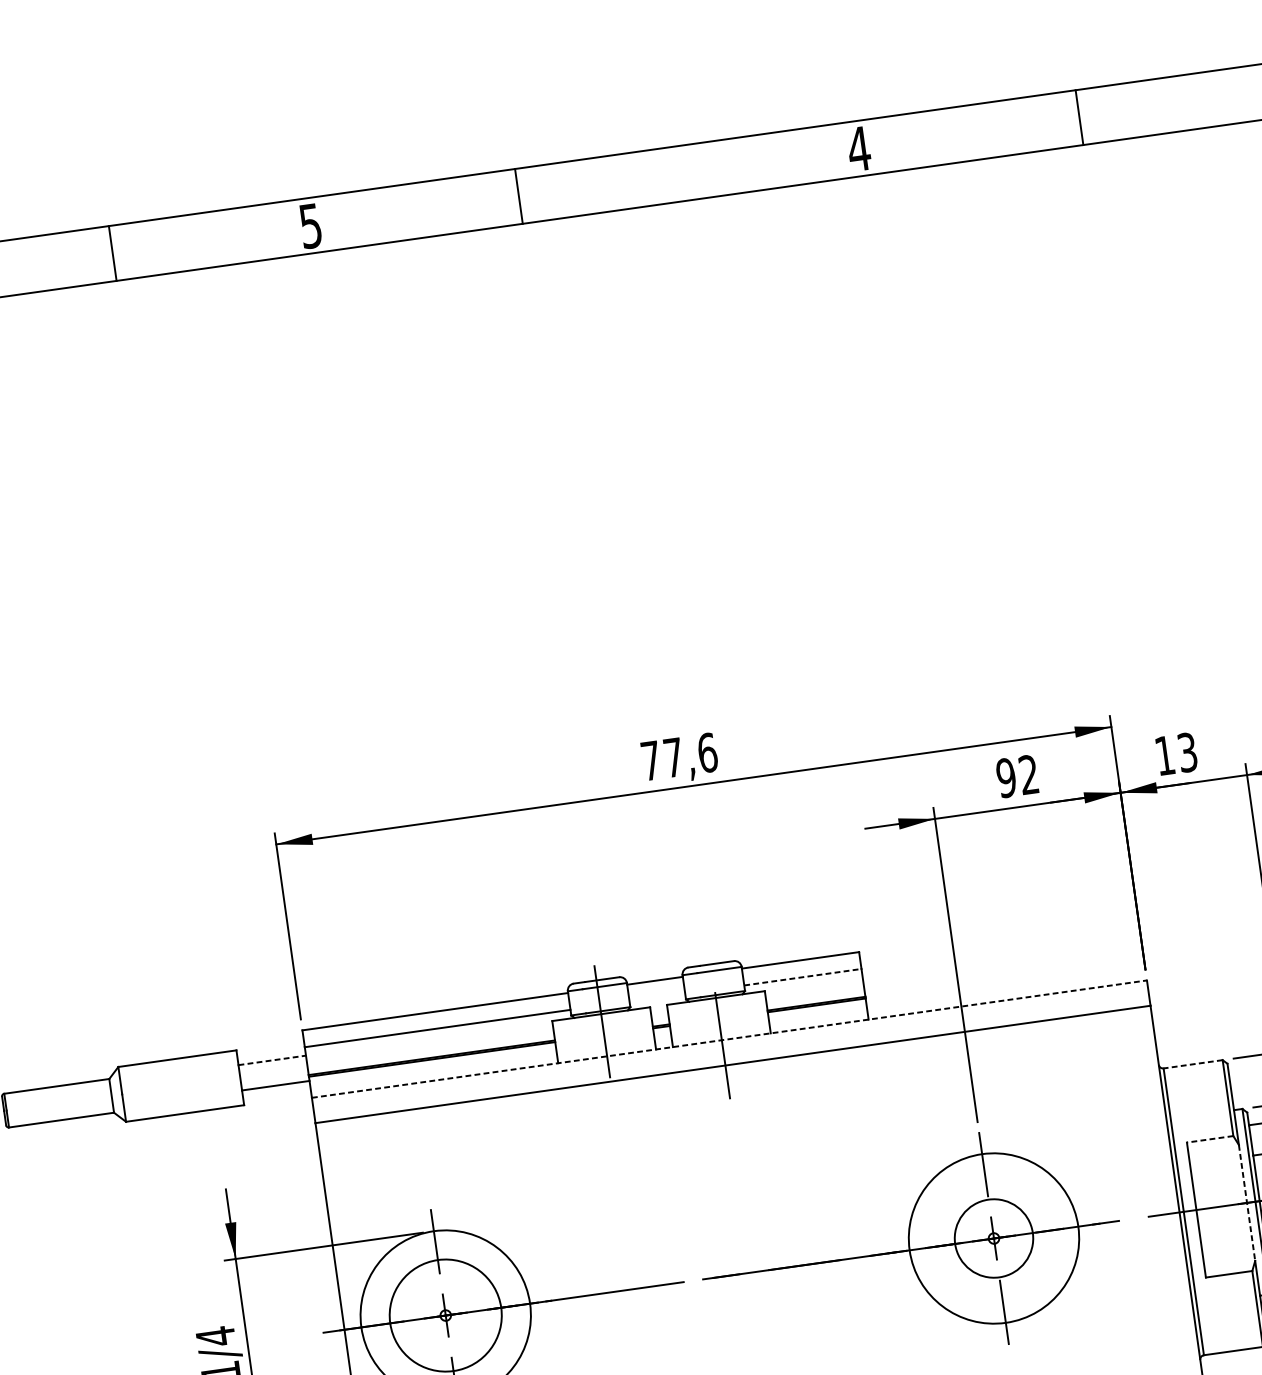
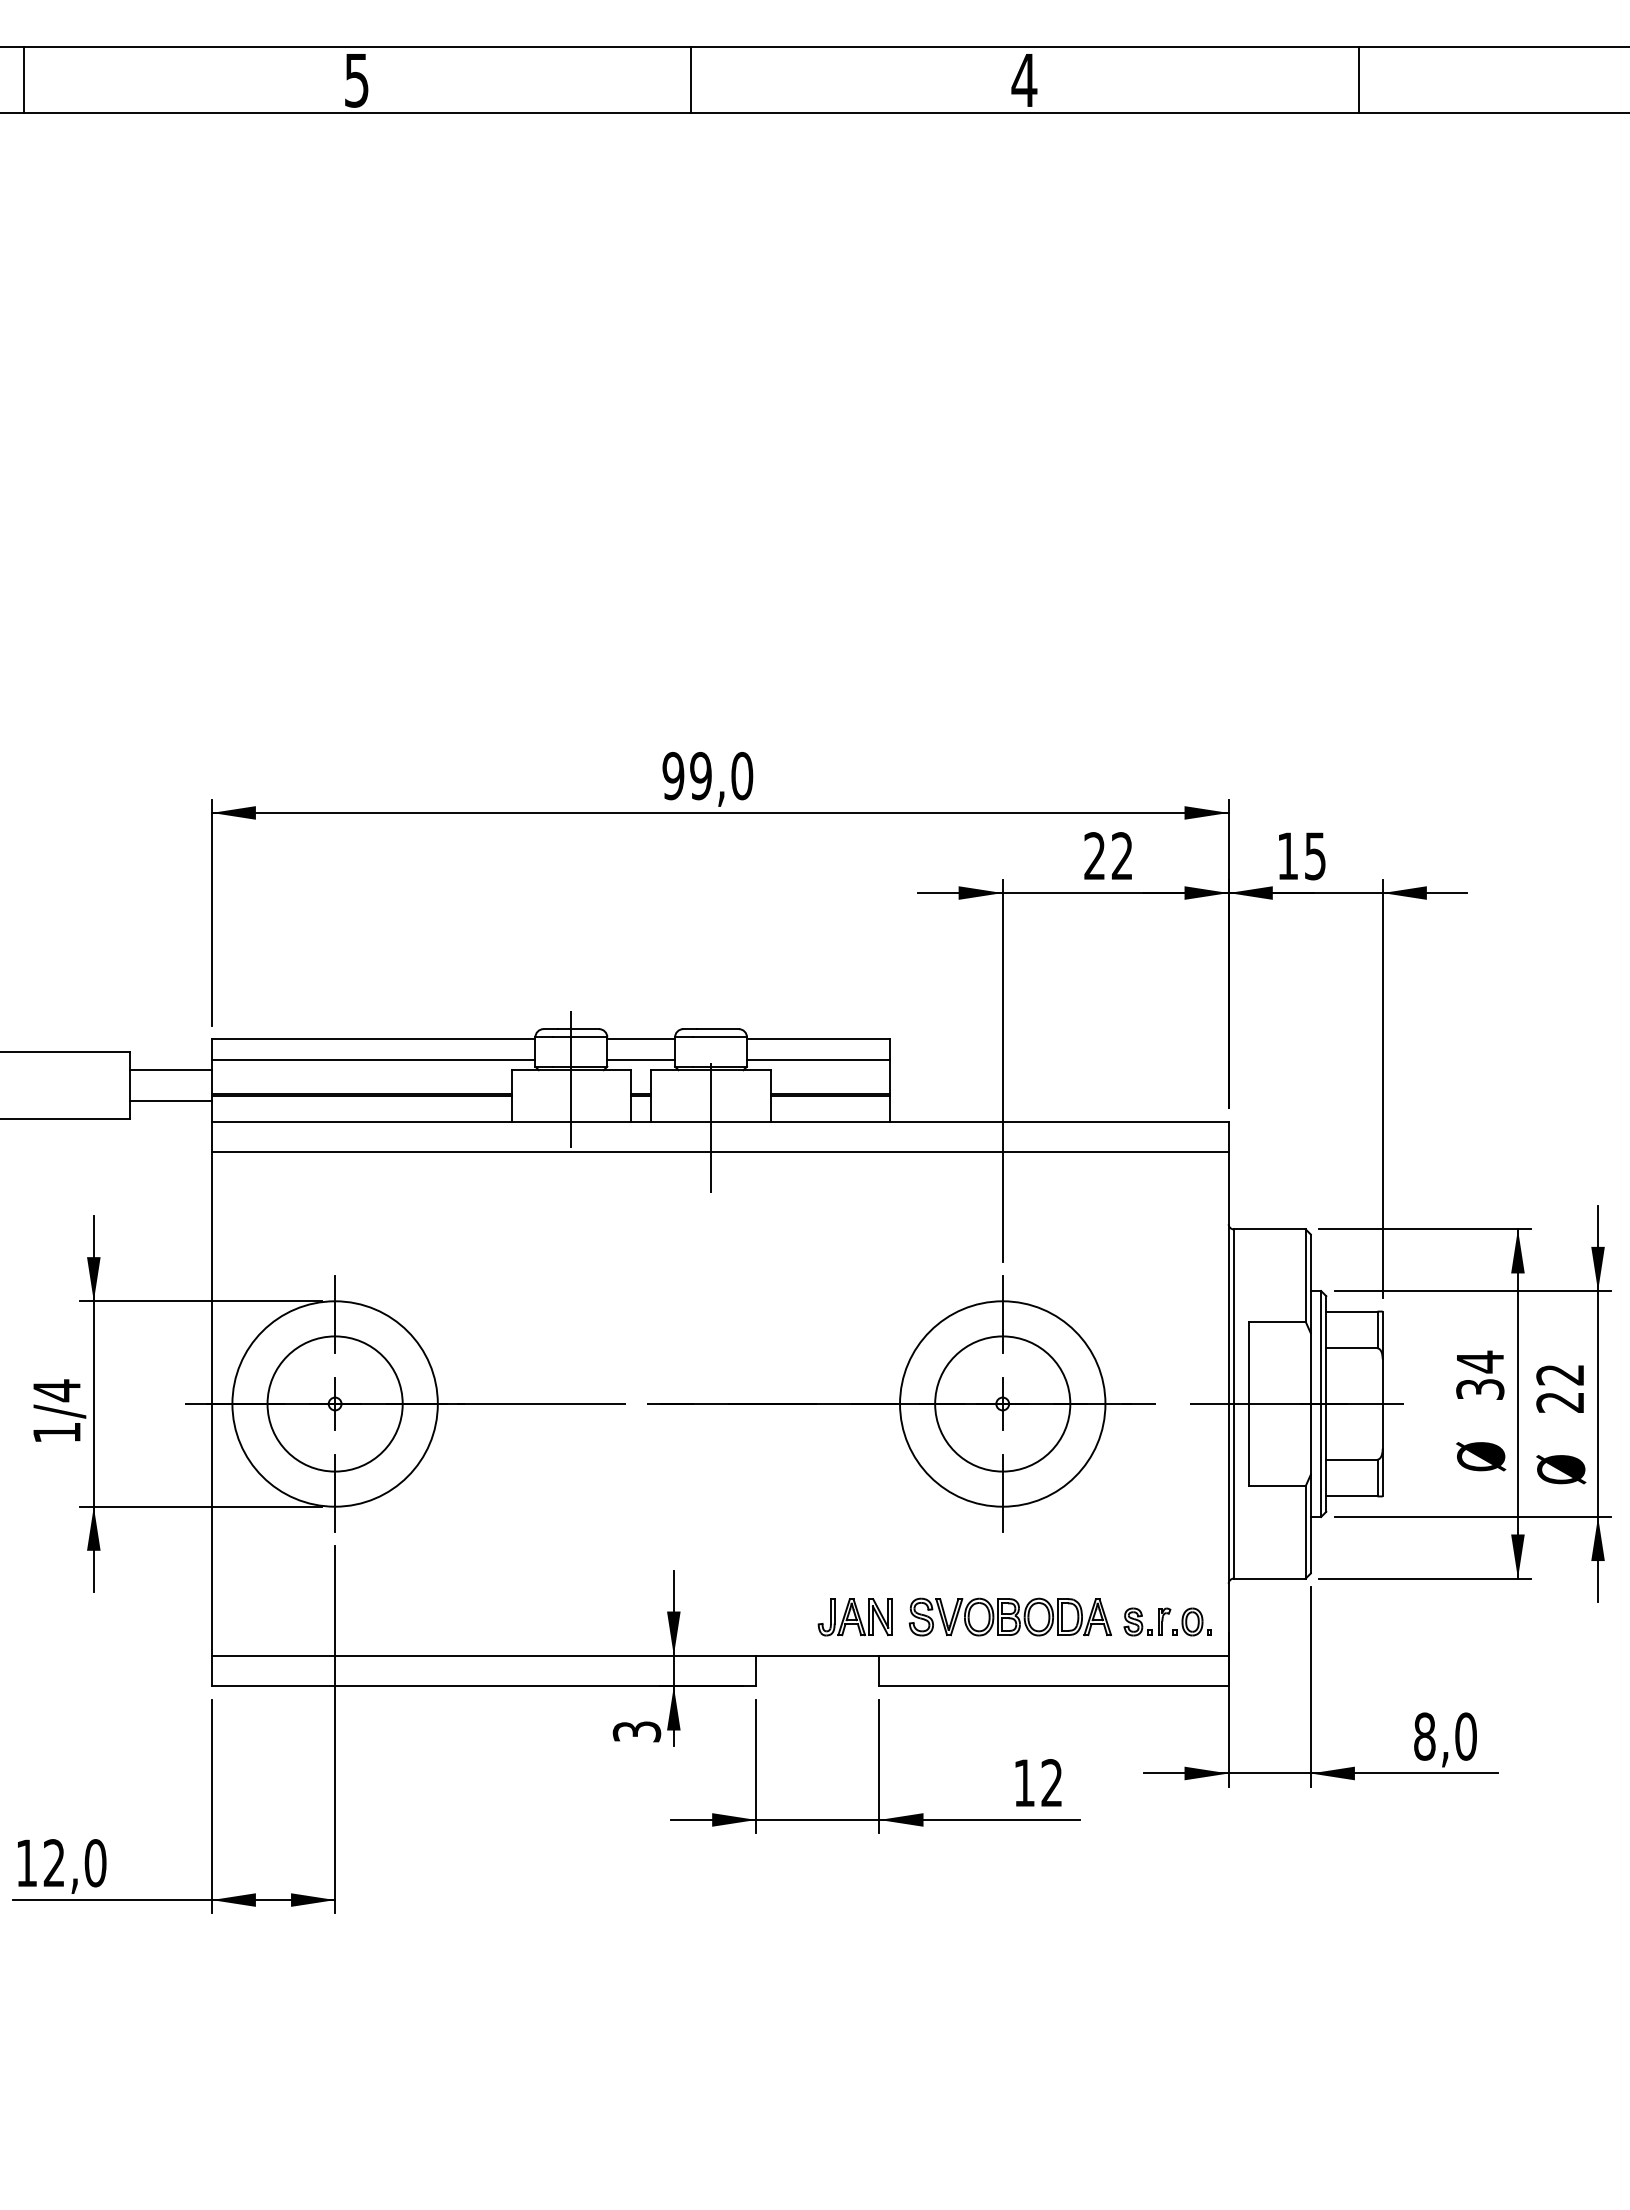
line: (1079, 117) -> (1358, 79), moved
line: (519, 196) -> (691, 79), moved
line: (112, 253) -> (23, 79), moved
text: (1187, 751) -> (1315, 855), 13 -> 15
text: (679, 756) -> (707, 775), 77,6 -> 99,0
text: (1006, 778) -> (1094, 856), 92 -> 22
line: (802, 976) -> (818, 1059), dashed -> solid
line: (657, 997) -> (641, 1059), added
line: (729, 1039) -> (720, 1121), dashed -> solid
line: (272, 1060) -> (171, 1070), dashed -> solid
line: (1192, 1064) -> (1269, 1229), dashed -> solid
line: (1209, 1139) -> (1276, 1321), dashed -> solid
line: (1246, 1203) -> (1310, 1404), dashed -> solid
circle: (993, 1238) -> (1002, 1403), size x1.43

